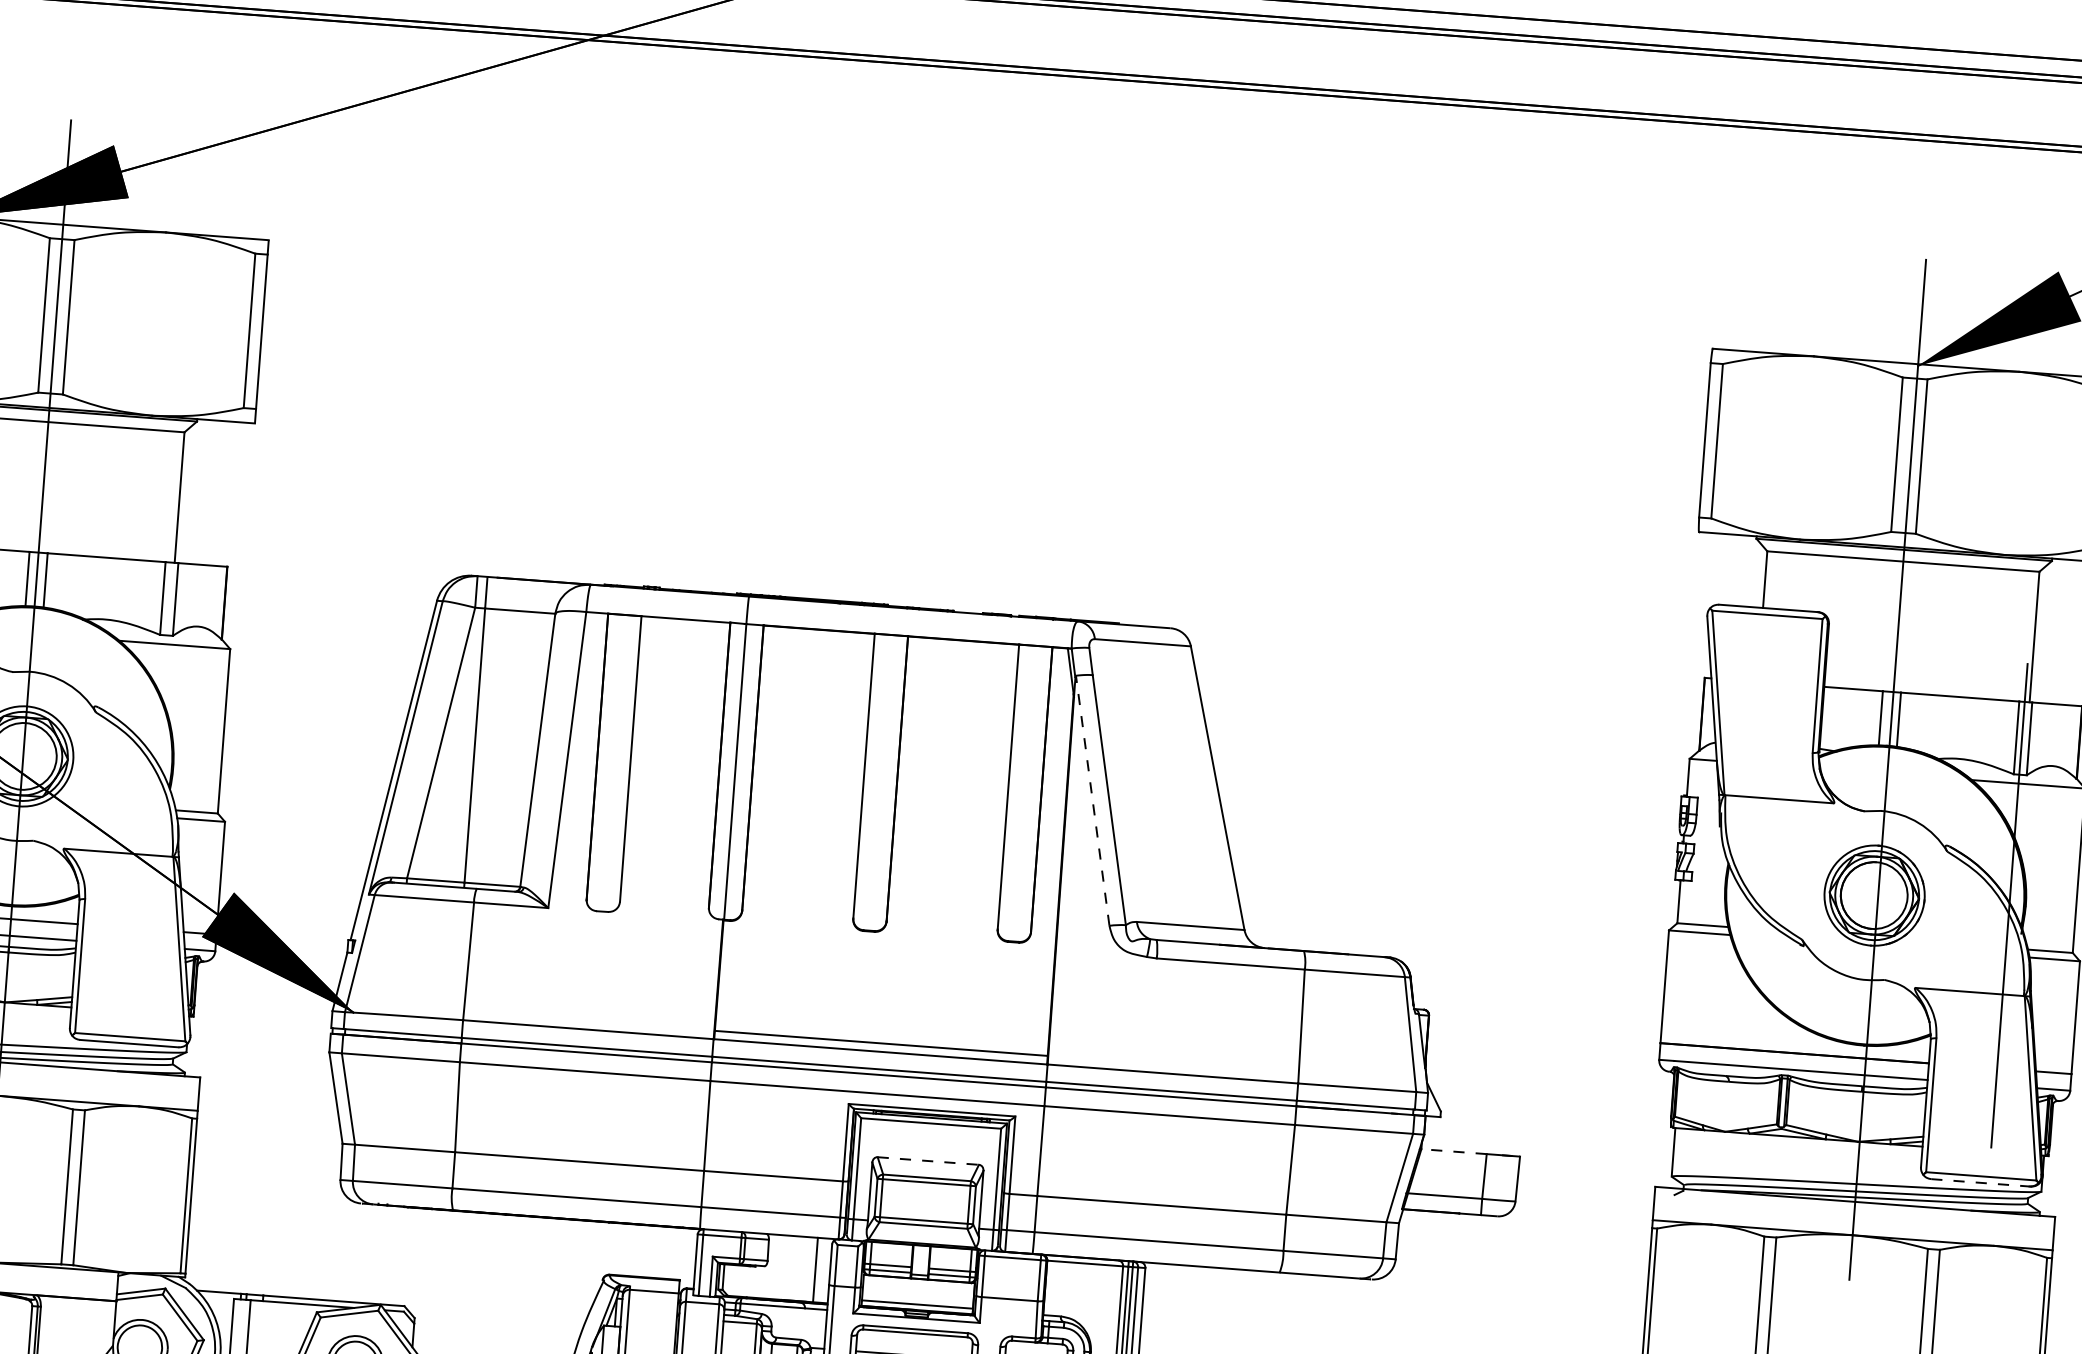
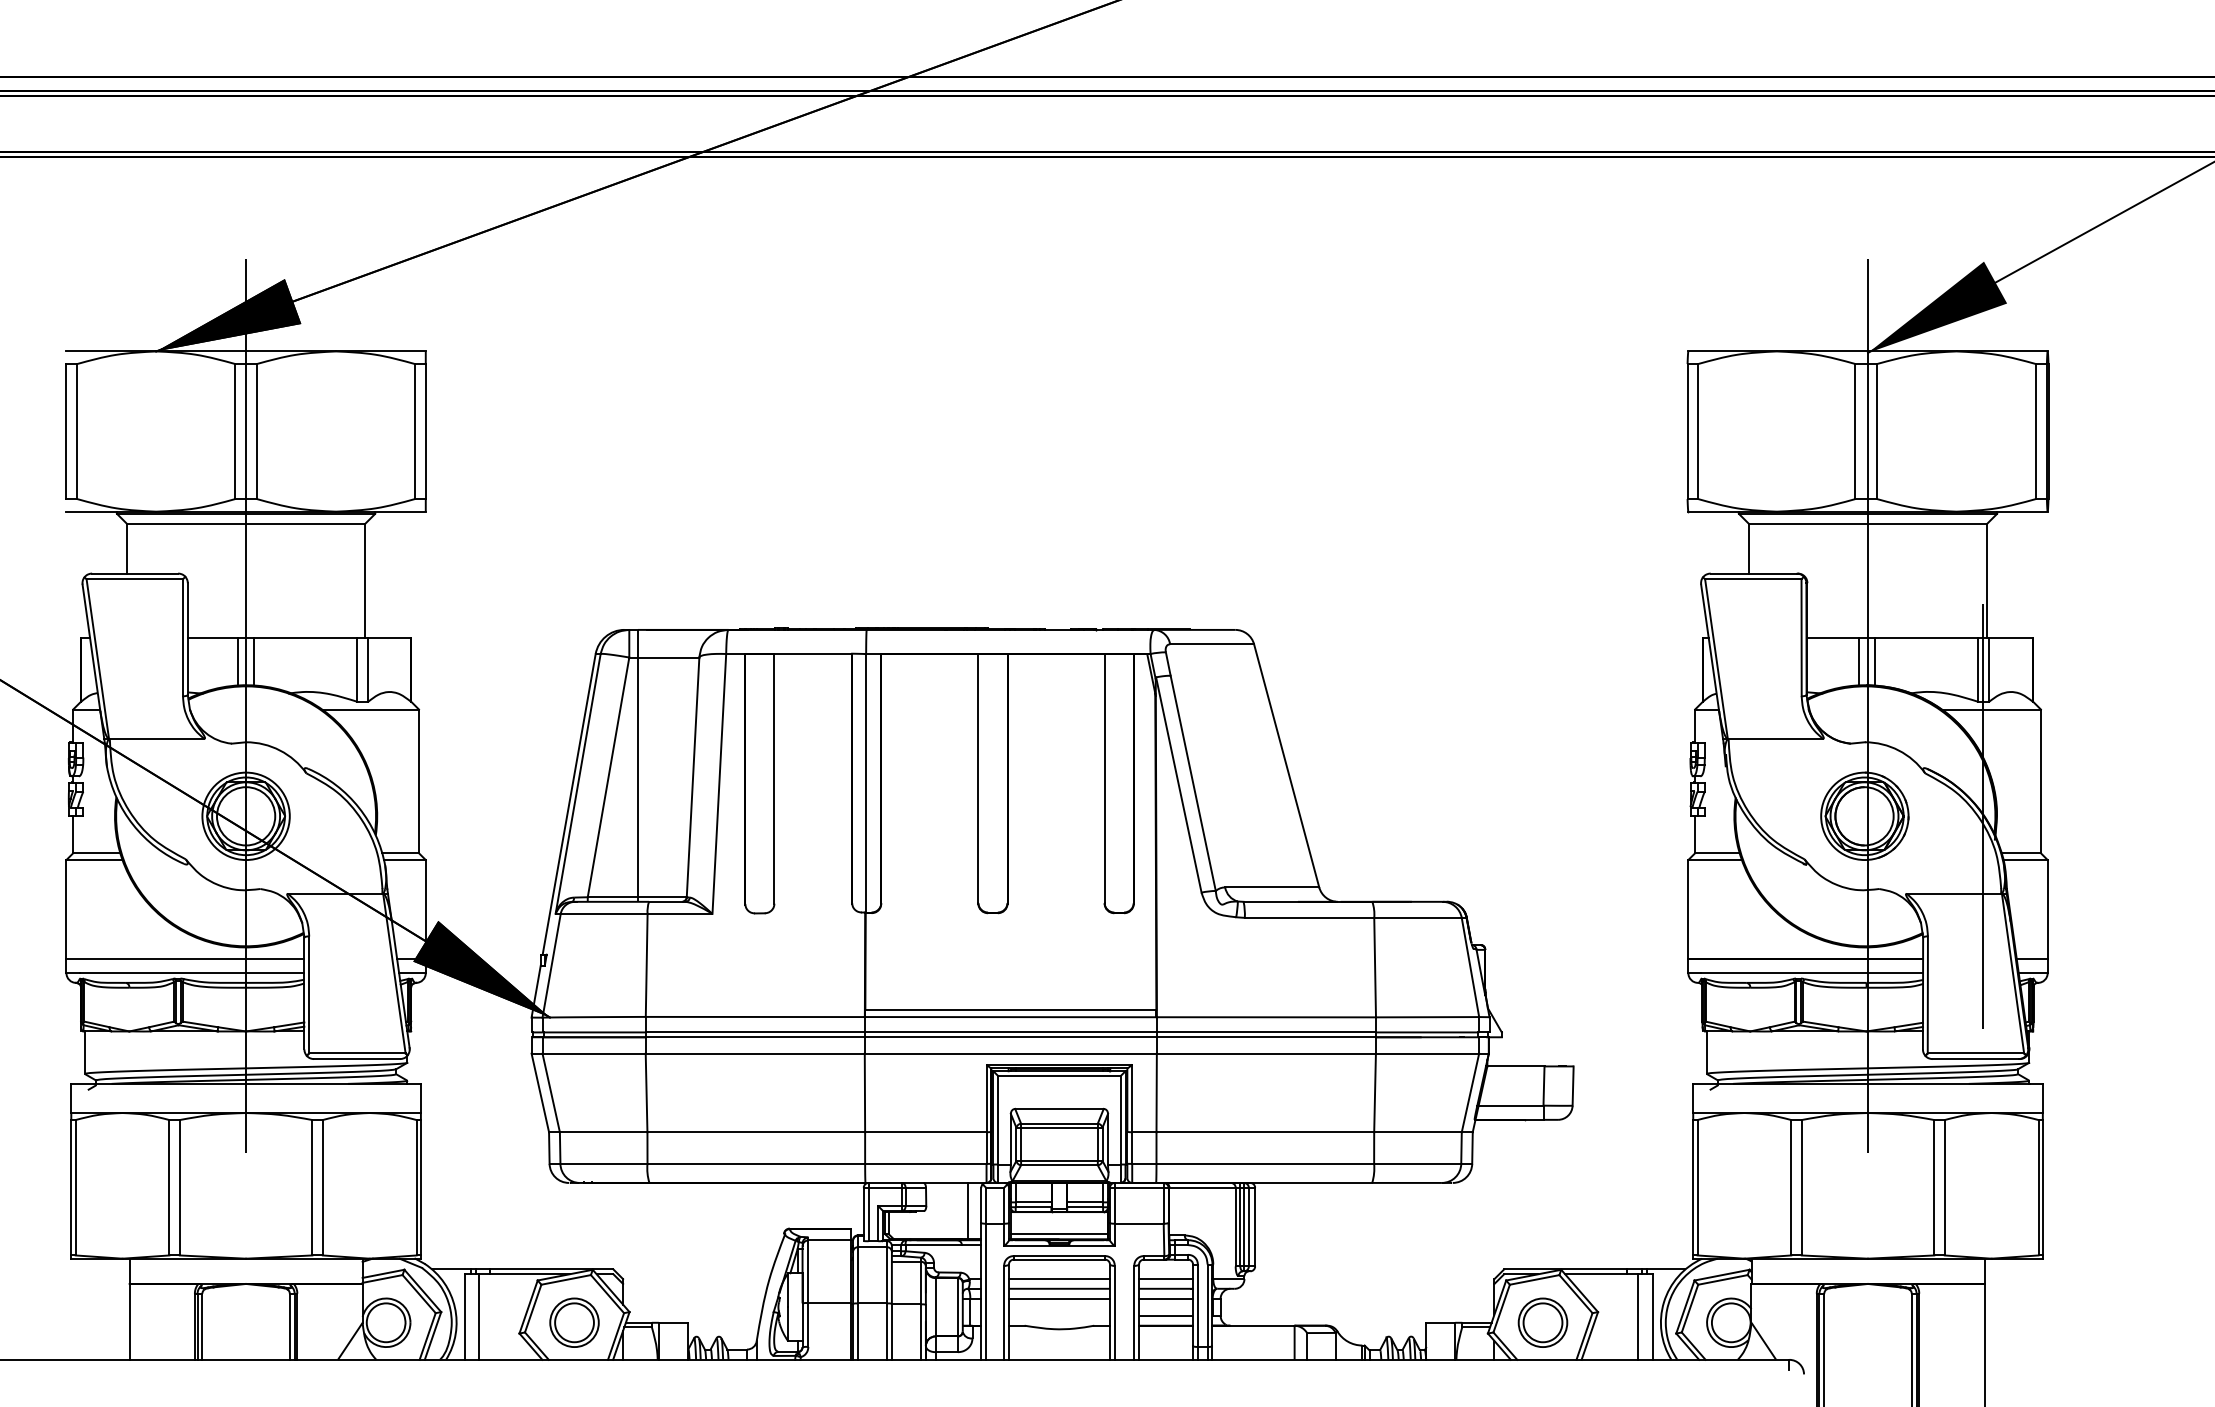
line: (1092, 800) -> (1178, 784), dashed -> solid
line: (1452, 1151) -> (1514, 1066), dashed -> solid
line: (928, 1160) -> (1059, 1108), dashed -> solid
line: (1980, 1183) -> (1975, 1059), dashed -> solid

